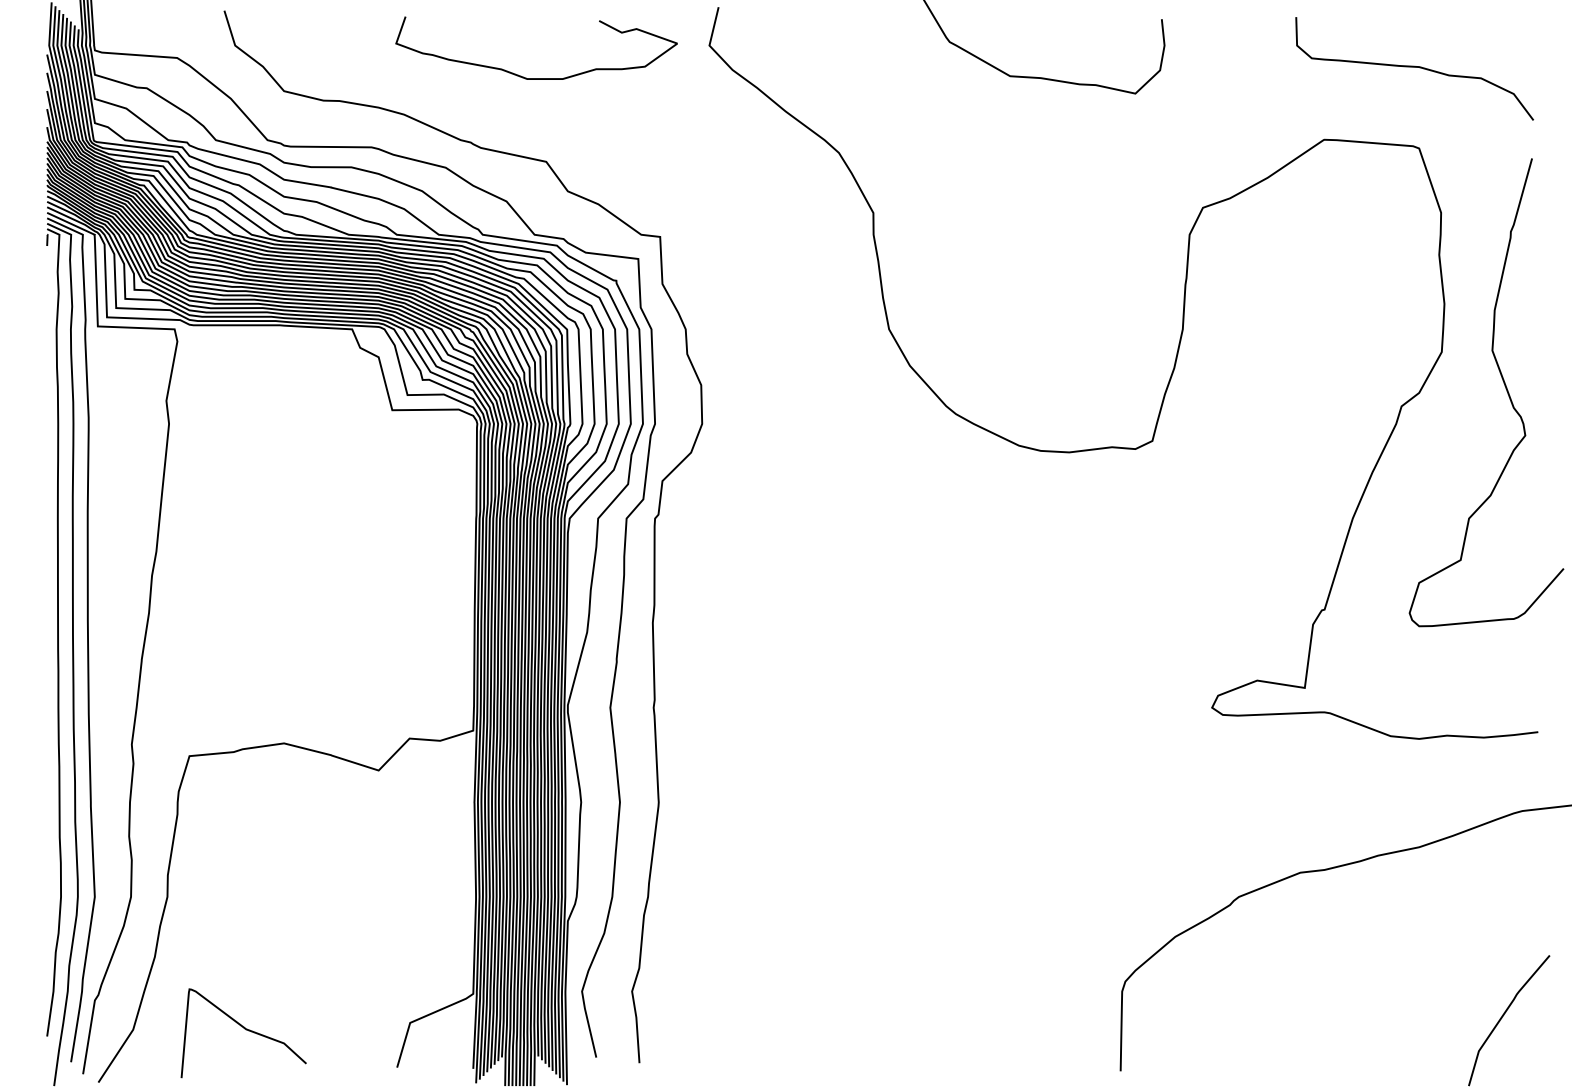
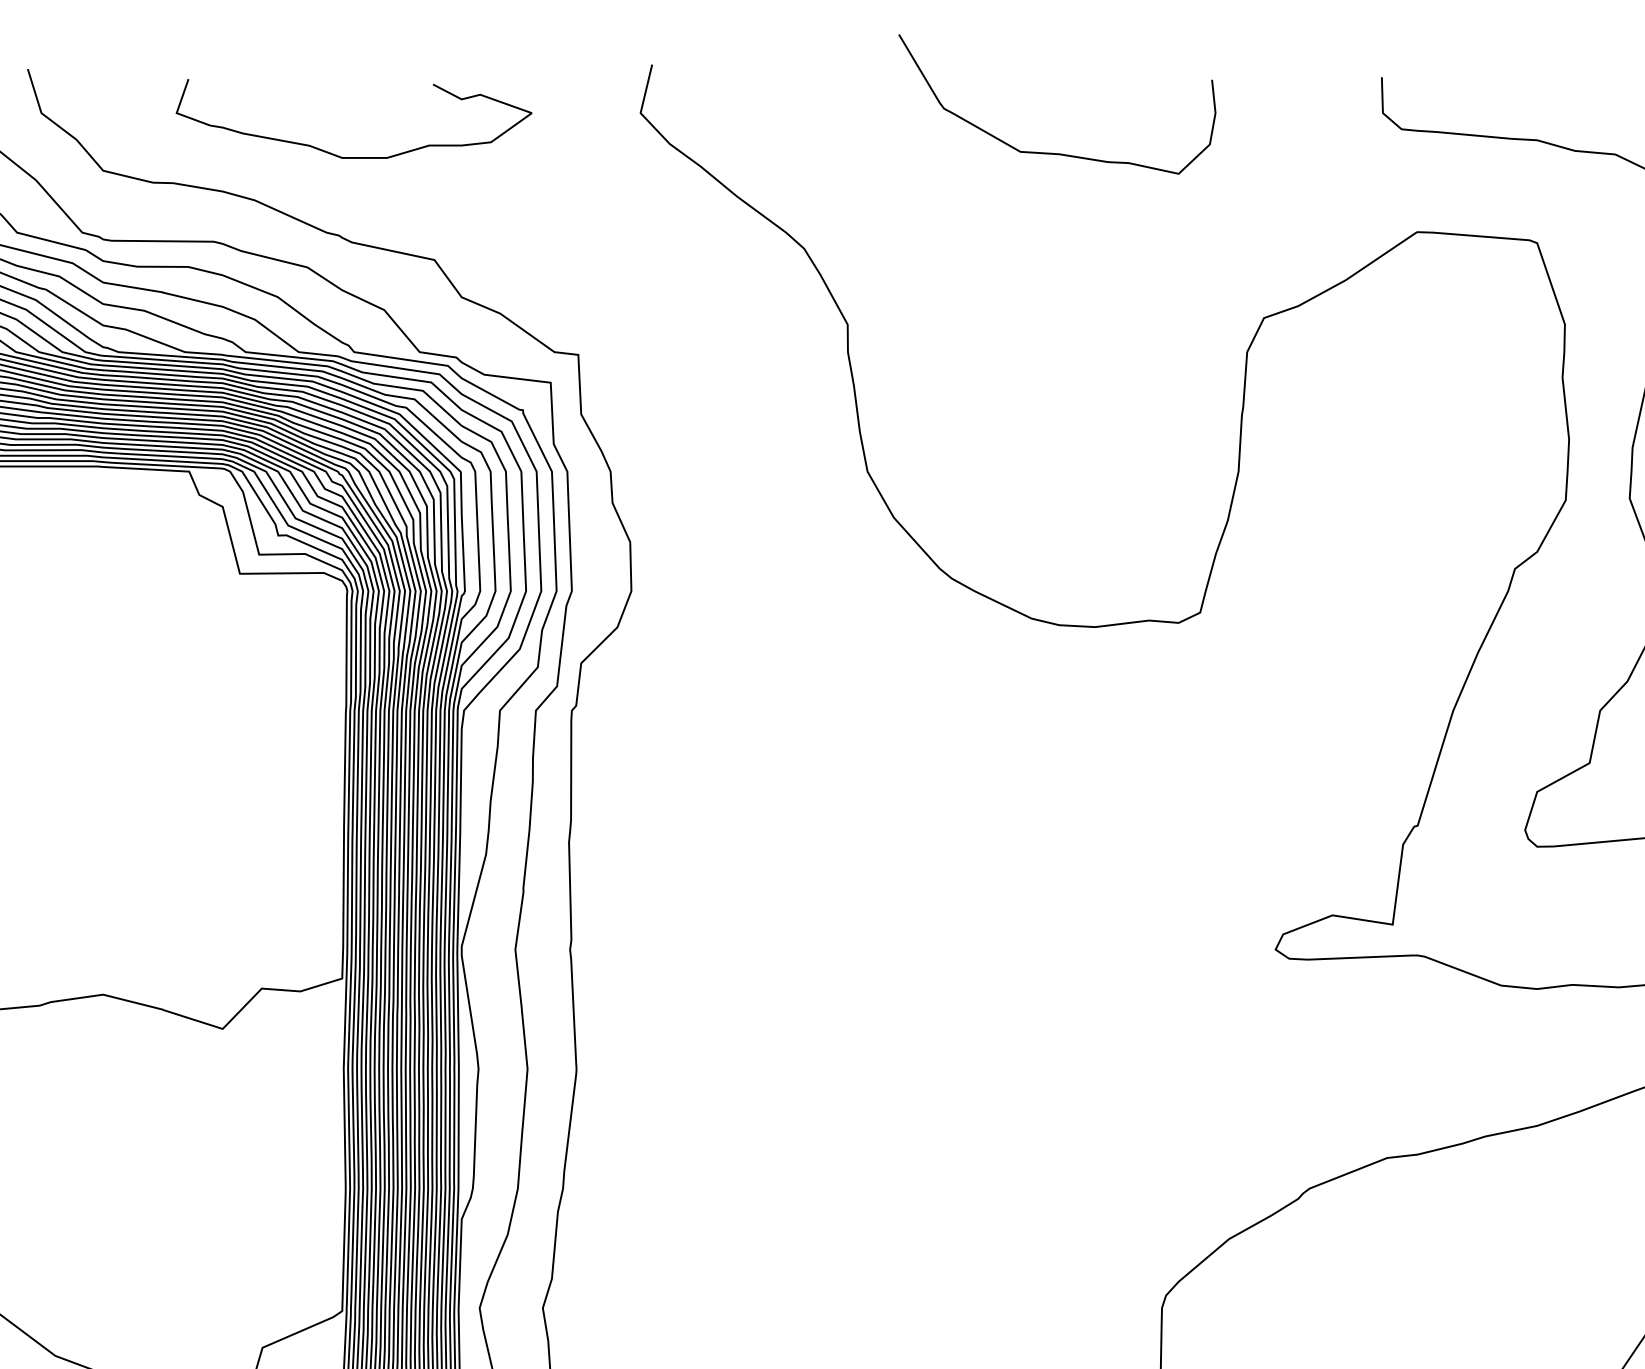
curve: (536, 78) -> (353, 157), moved

